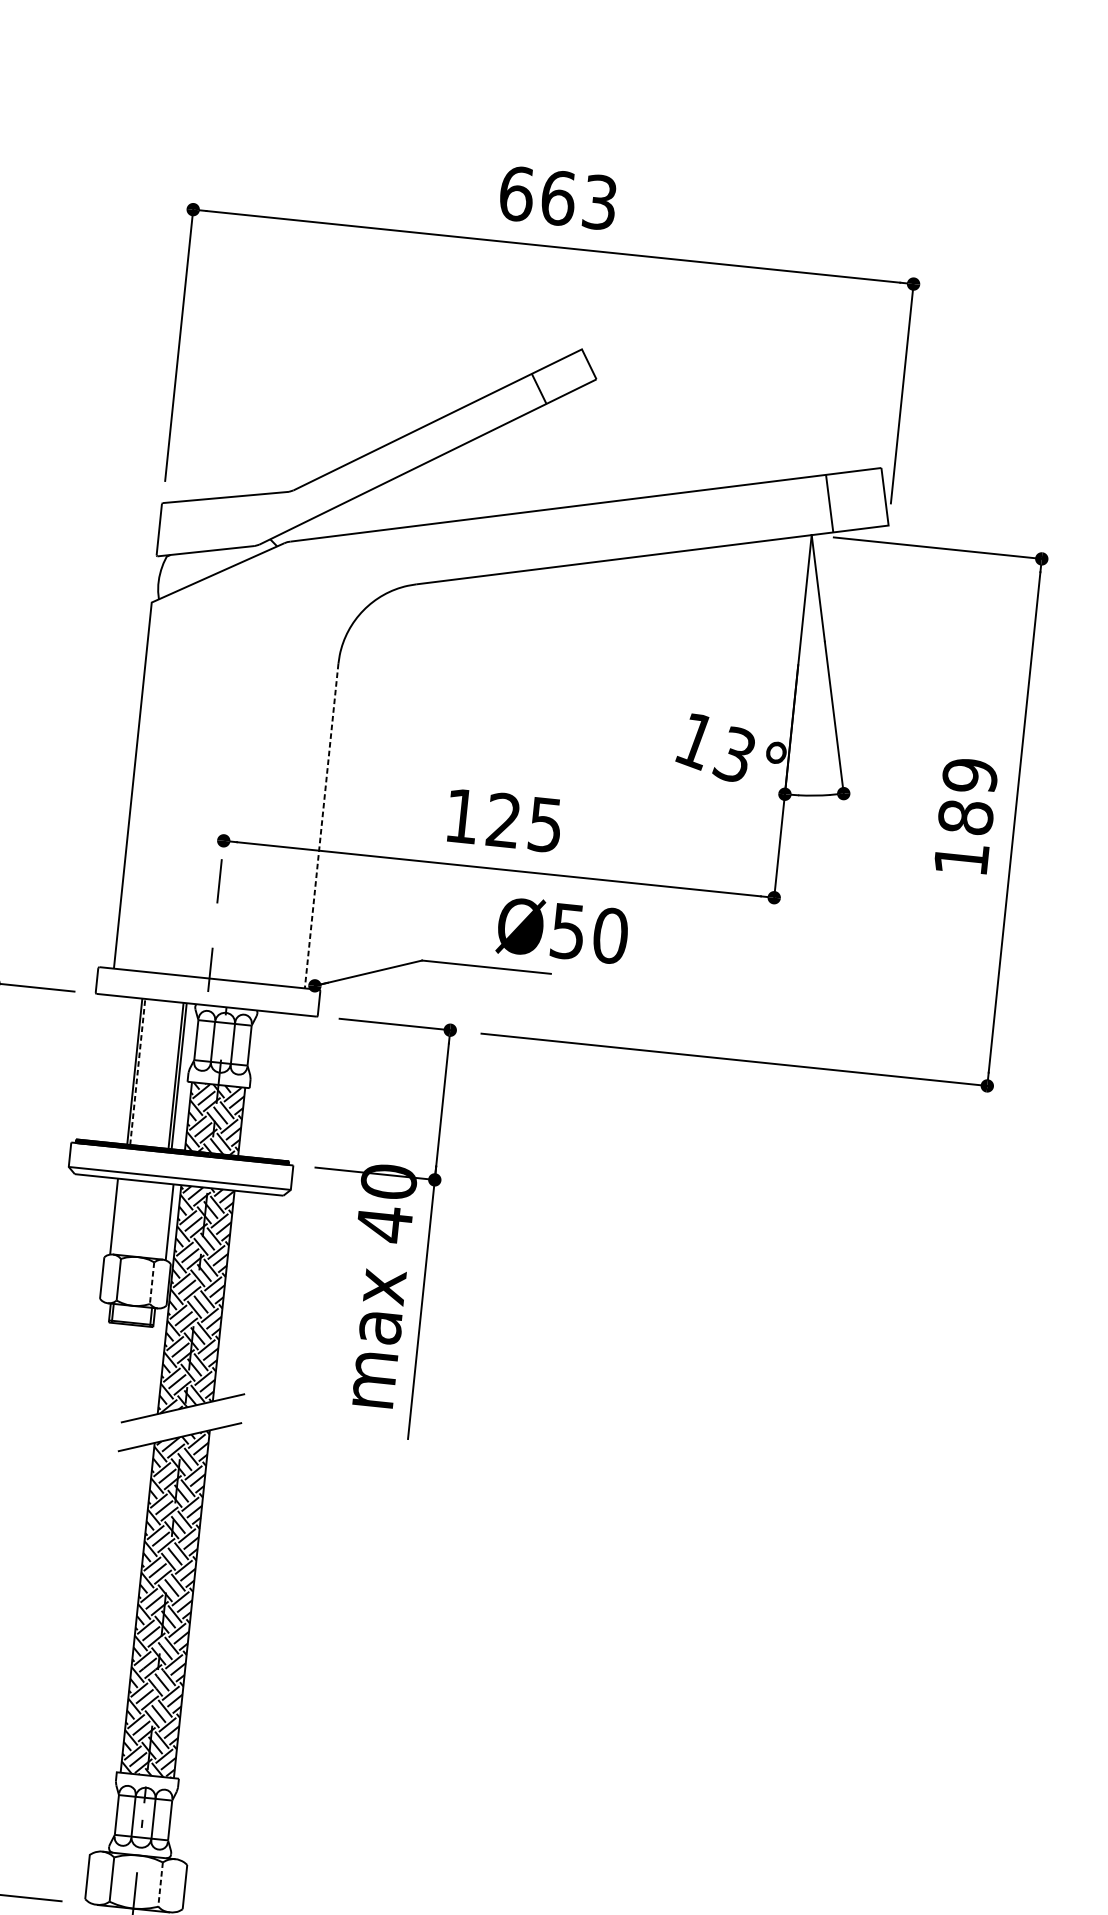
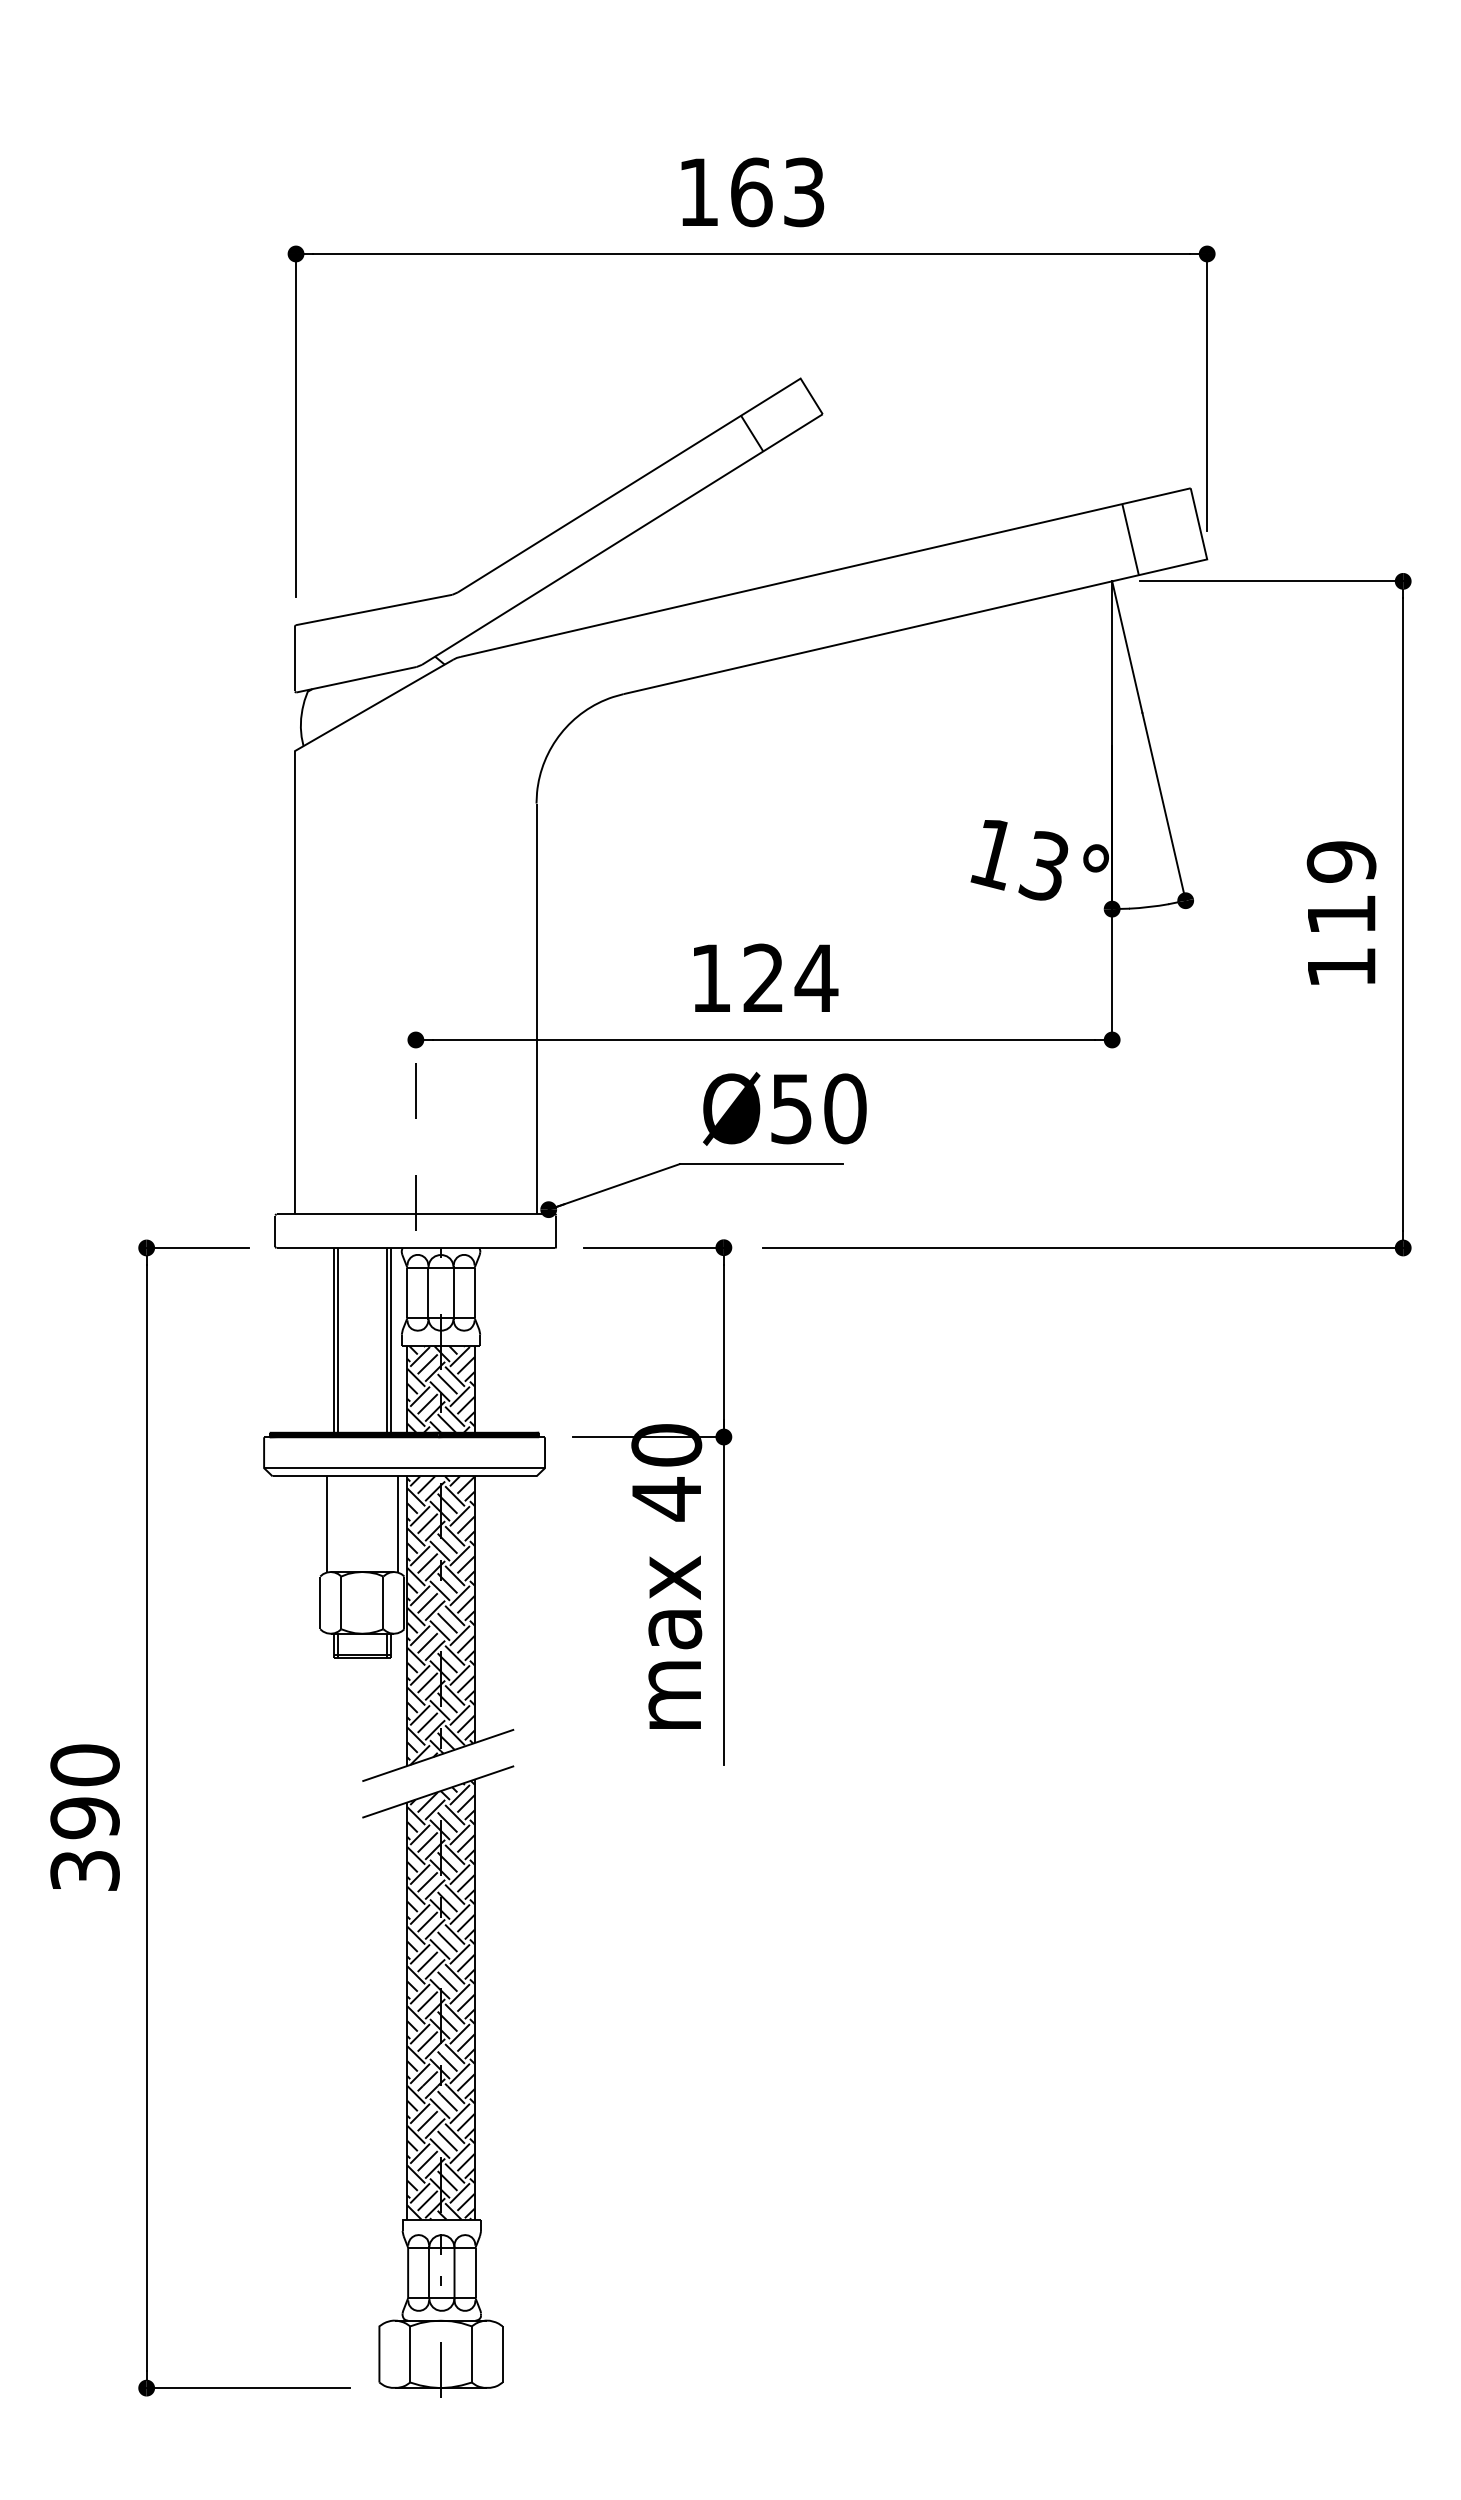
text: (516, 193) -> (698, 192), 663 -> 163
text: (965, 817) -> (1341, 914), 189 -> 119
text: (545, 824) -> (816, 978), 125 -> 124
line: (321, 826) -> (536, 1009), dashed -> solid
text: (562, 930) -> (784, 1108), moved
line: (138, 1071) -> (338, 1339), dashed -> solid
line: (152, 1283) -> (383, 1603), dashed -> solid
line: (160, 1884) -> (471, 2354), dashed -> solid

